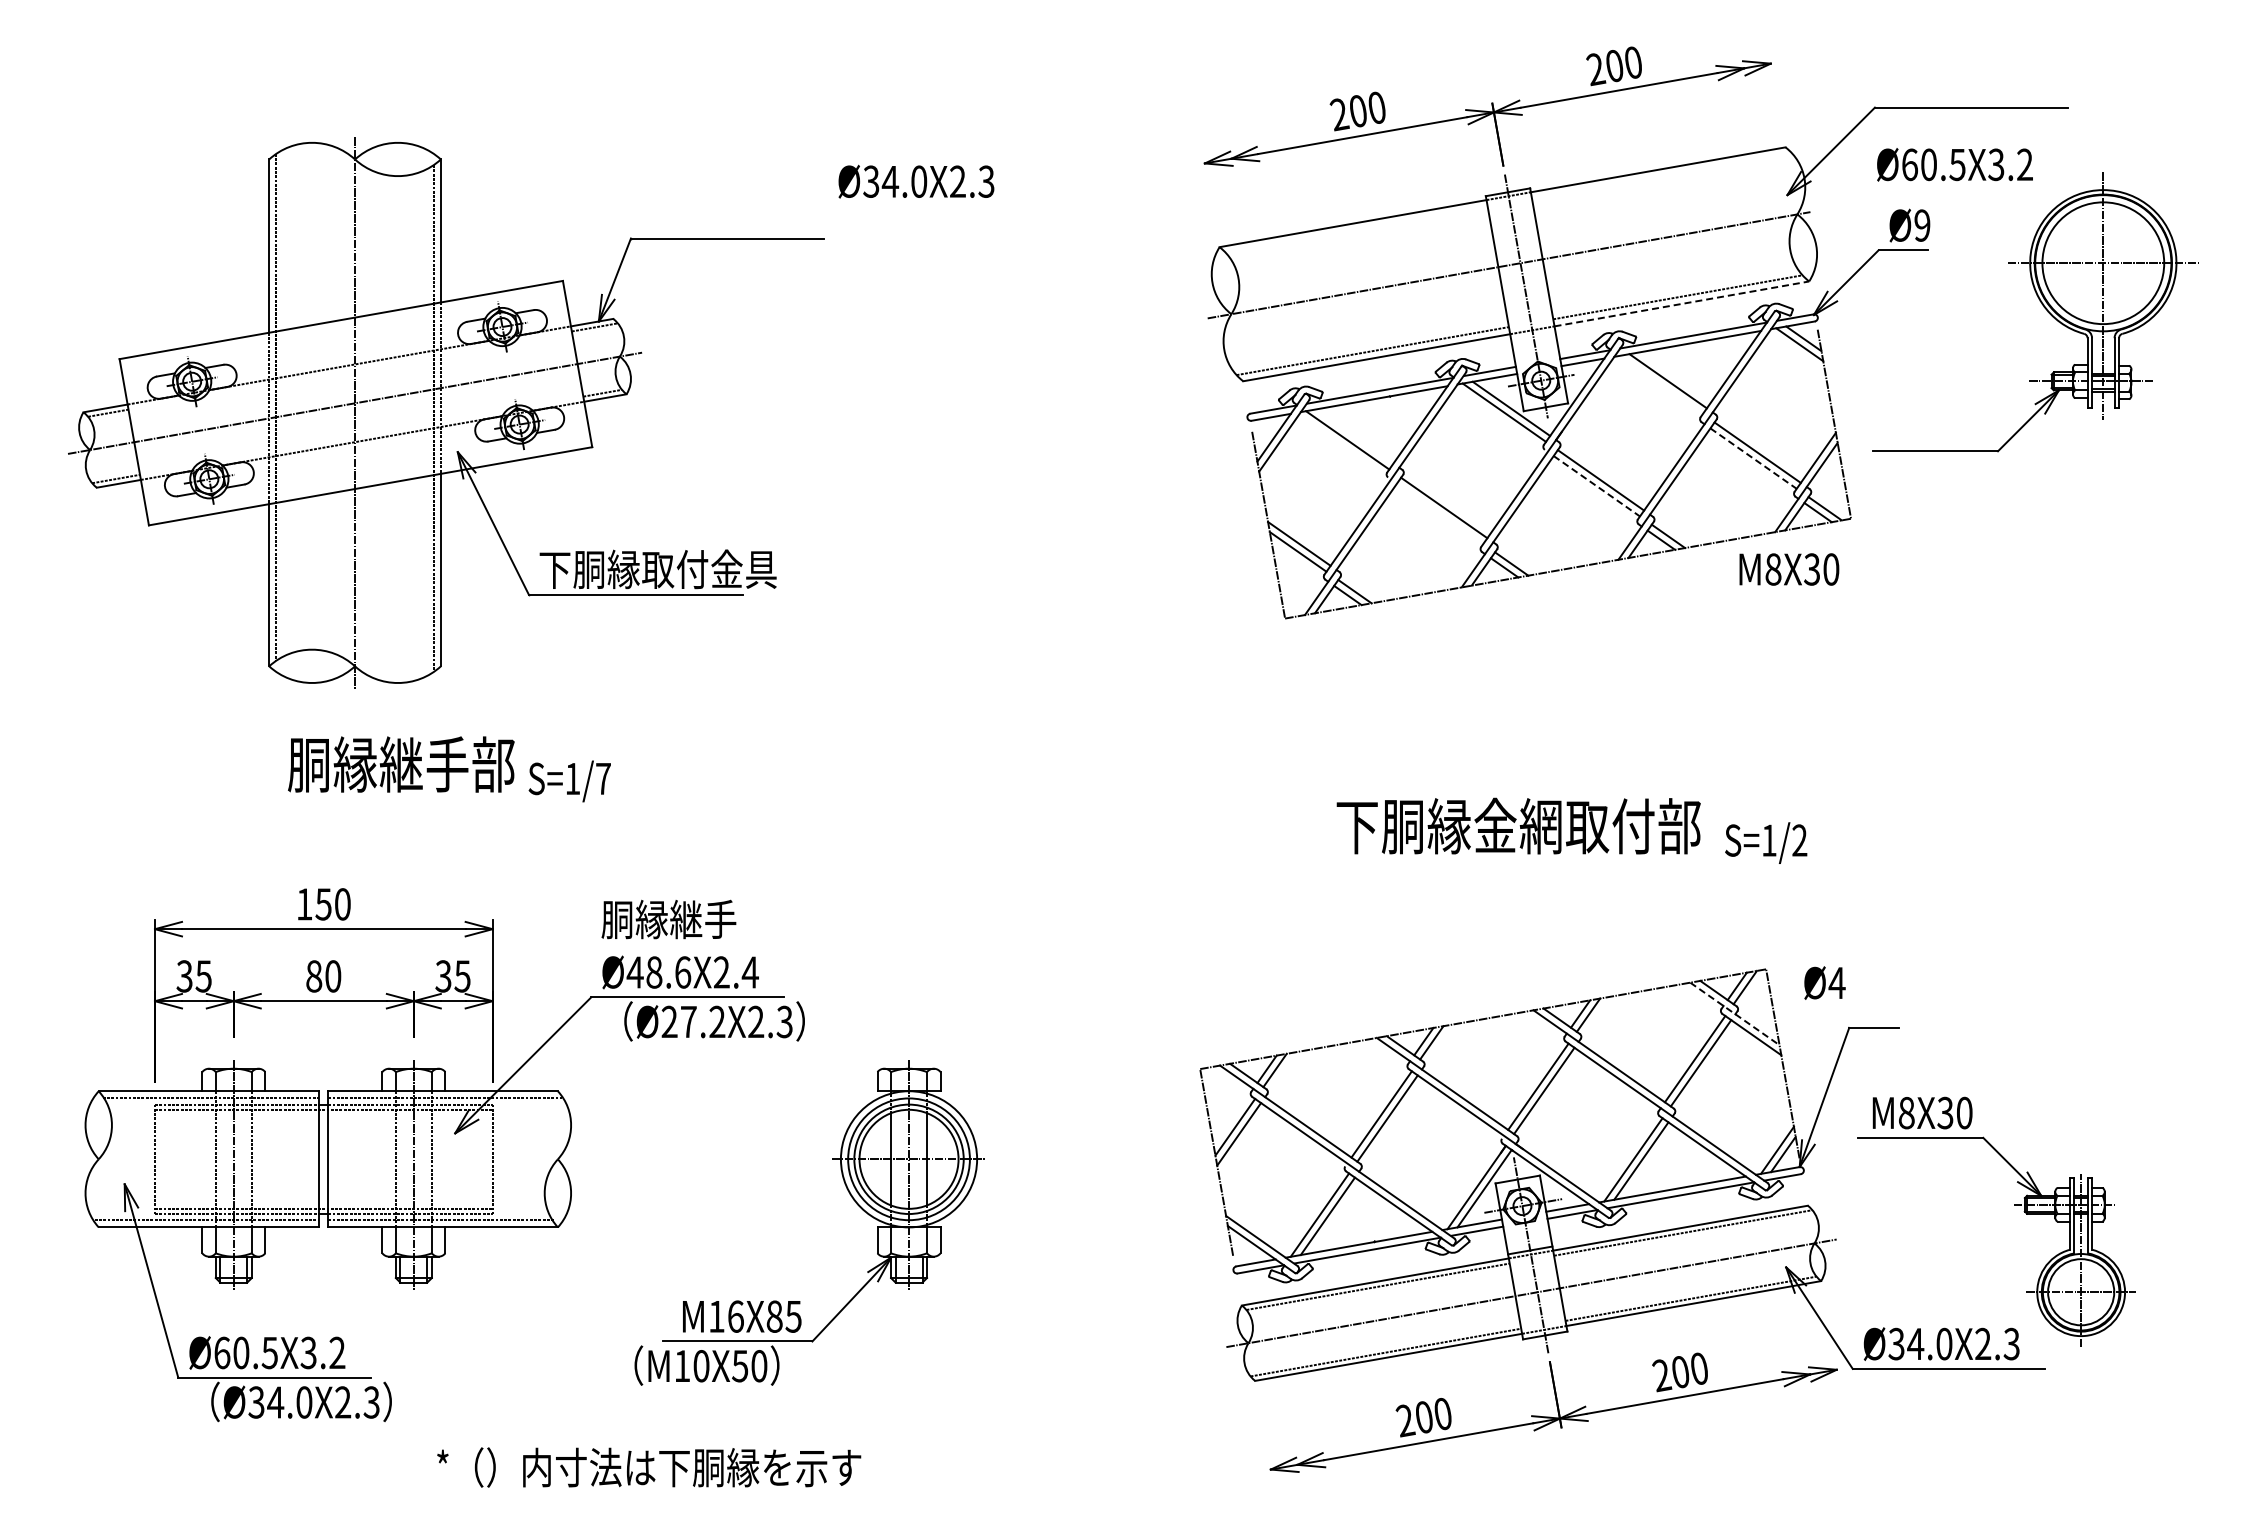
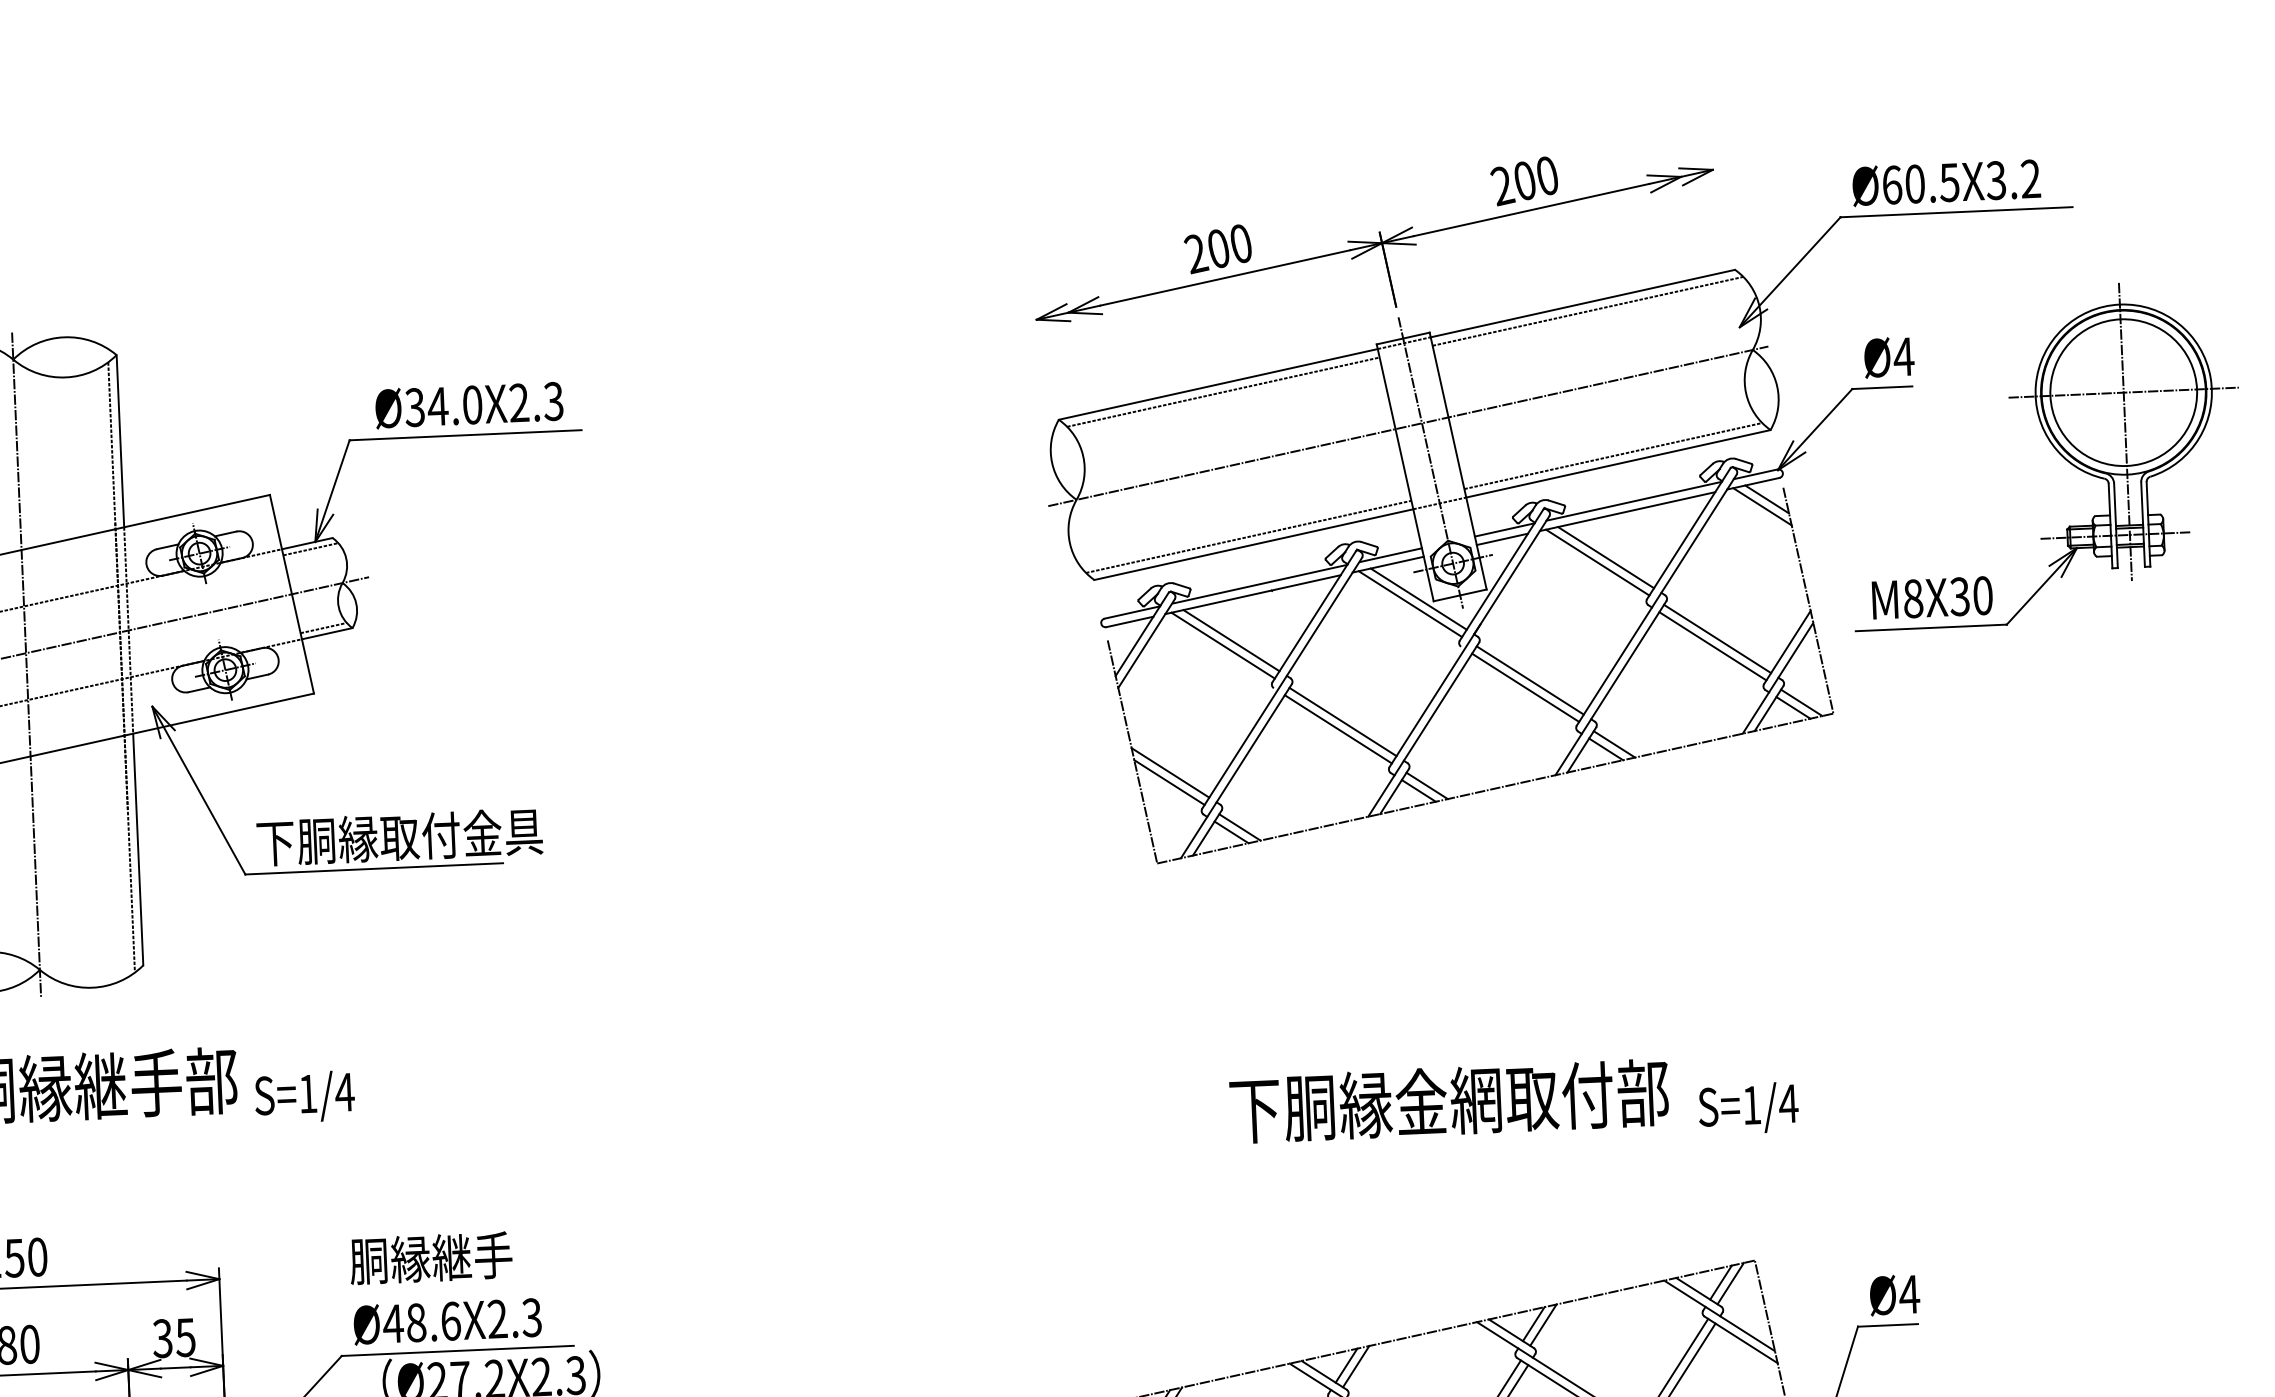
text: (1954, 164) -> (1945, 182), moved
line: (1662, 176) -> (1588, 311), added
text: (916, 181) -> (469, 404), moved
text: (1921, 225) -> (1902, 356), Ø9 -> Ø4
line: (1356, 230) -> (1222, 392), added
line: (1682, 303) -> (1619, 463), dashed -> solid
line: (1660, 384) -> (1596, 561), added
line: (1354, 436) -> (1231, 640), added
line: (1753, 458) -> (1712, 646), dashed -> solid
line: (1596, 486) -> (1525, 688), dashed -> solid
line: (1439, 513) -> (1337, 728), added
text: (1789, 569) -> (1932, 597), moved
text: (603, 778) -> (344, 1091), S=1/7 -> S=1/4
text: (1799, 840) -> (1788, 1103), S=1/2 -> S=1/4
text: (749, 972) -> (530, 1317), Ø48.6X2.4 -> Ø48.6X2.3
text: (1824, 982) -> (1894, 1294), moved
line: (1735, 1014) -> (1720, 1316), dashed -> solid

